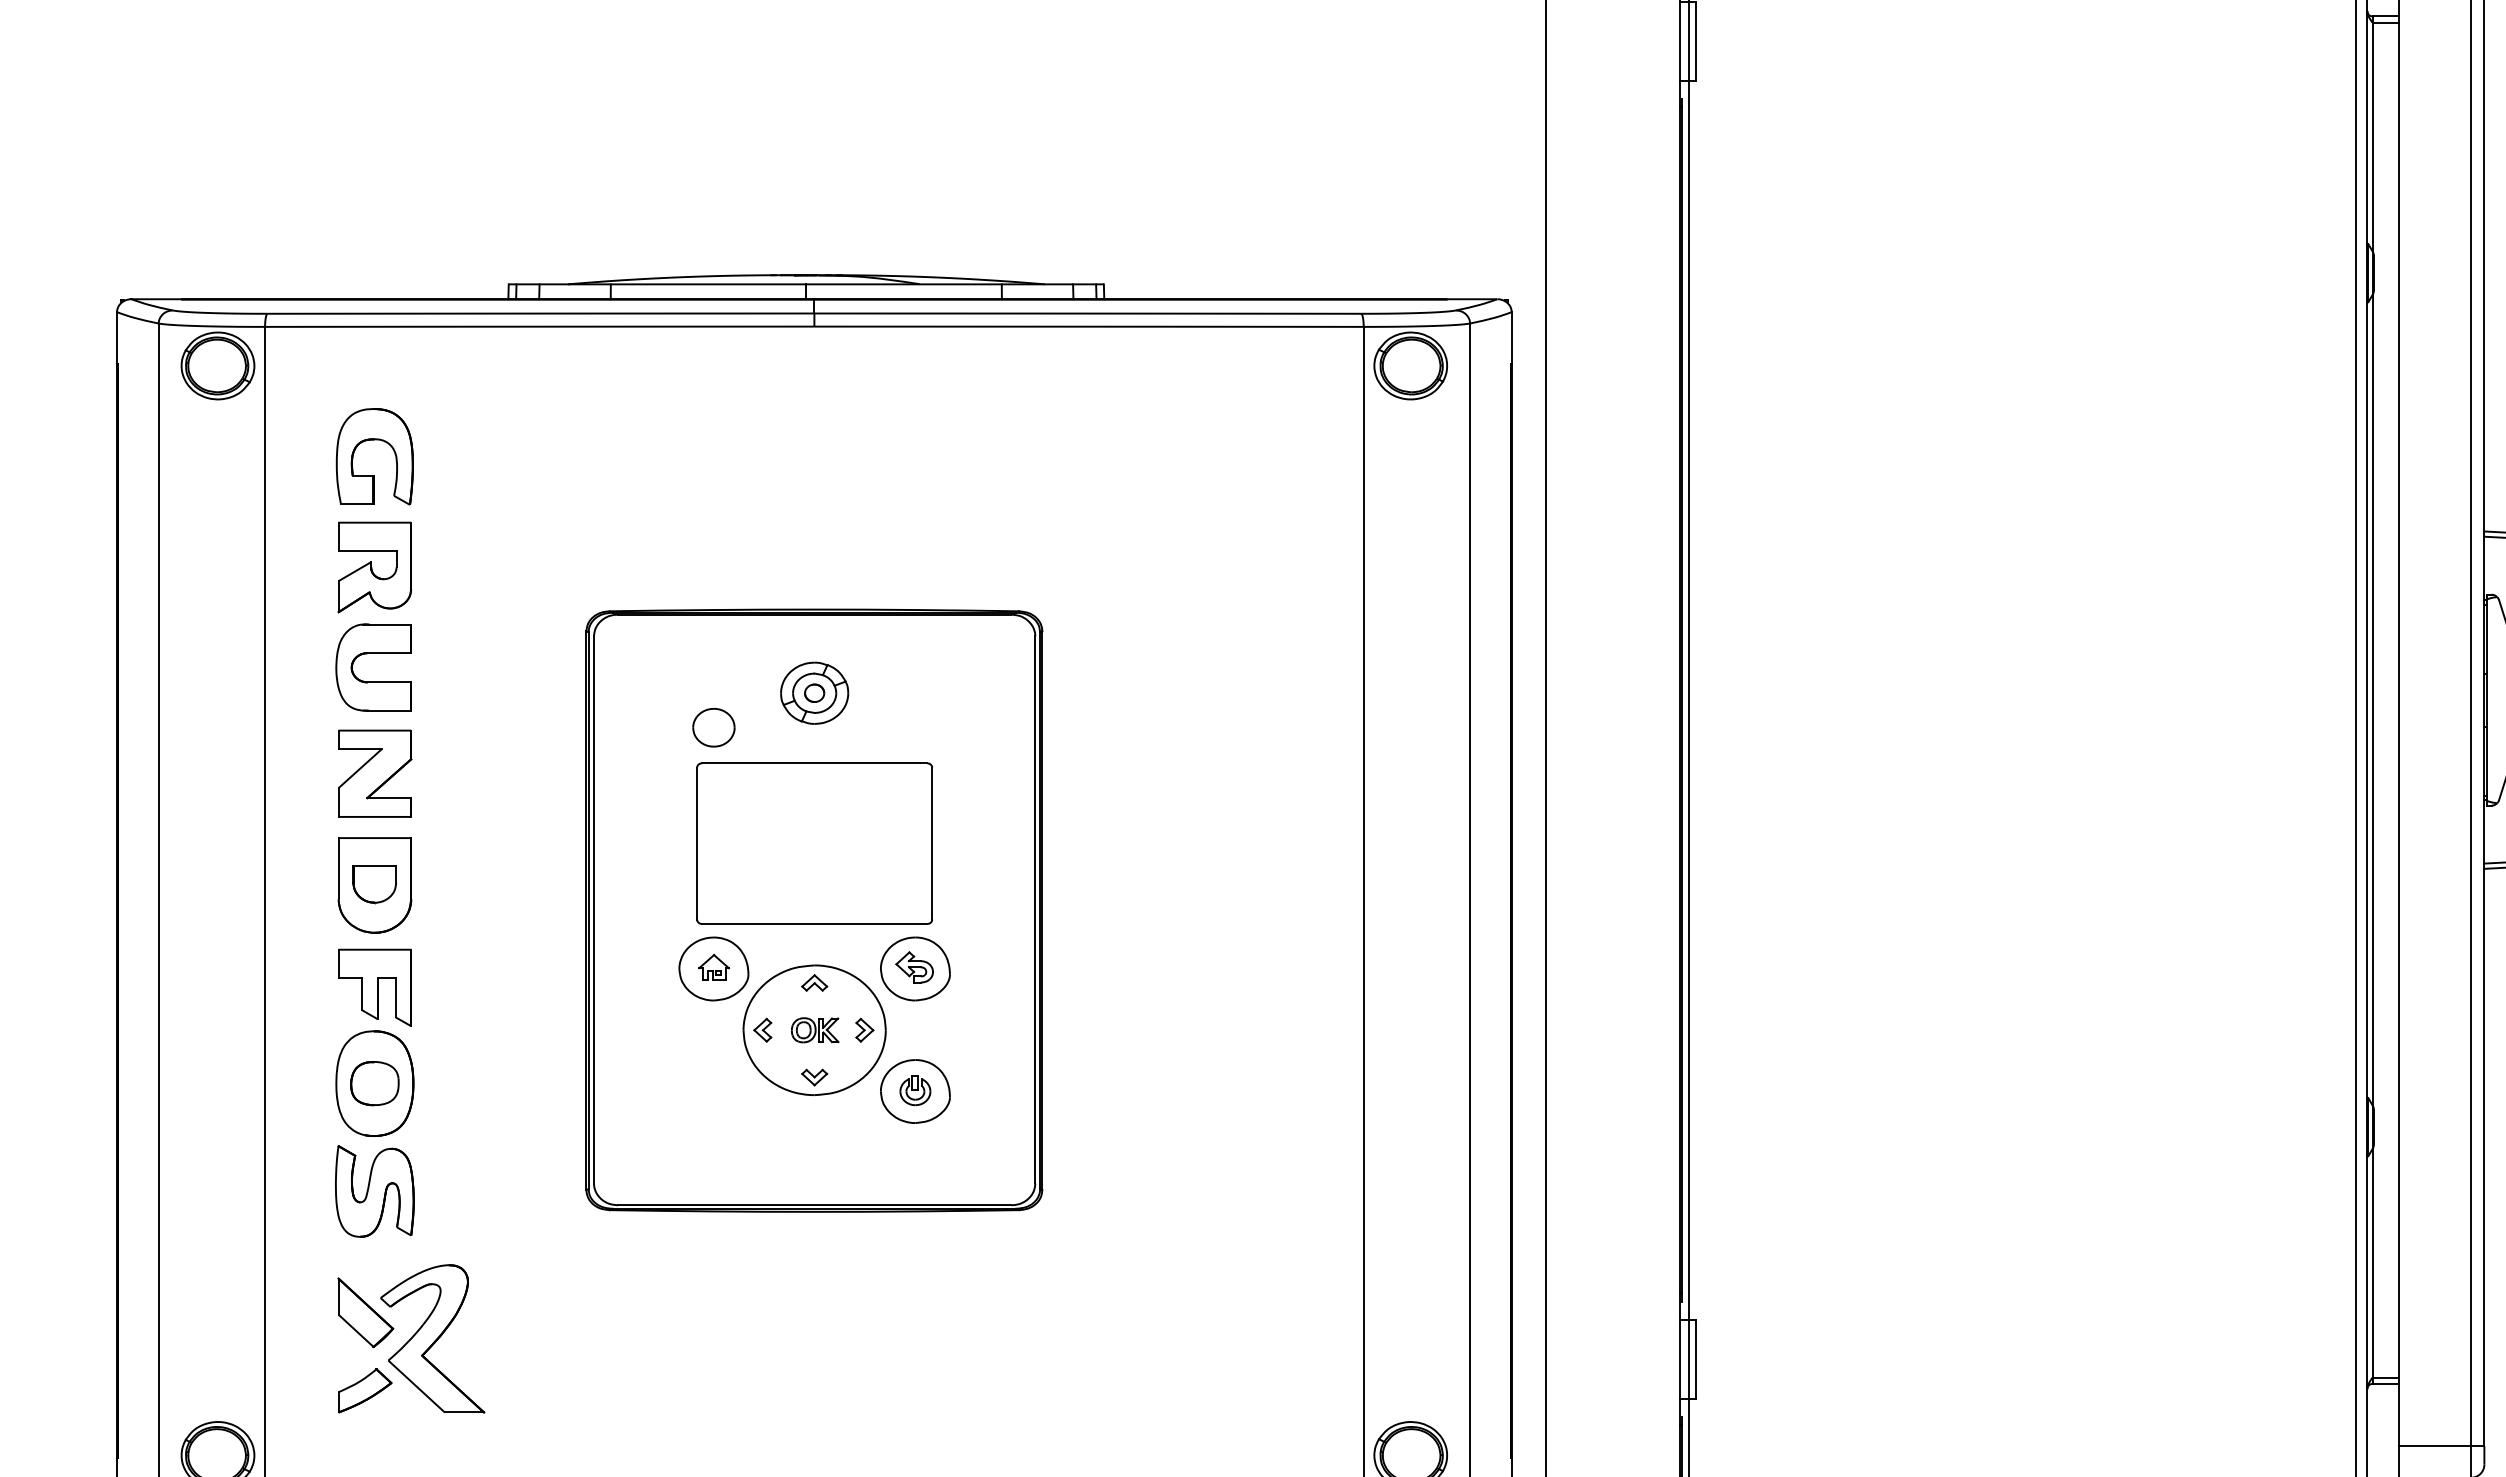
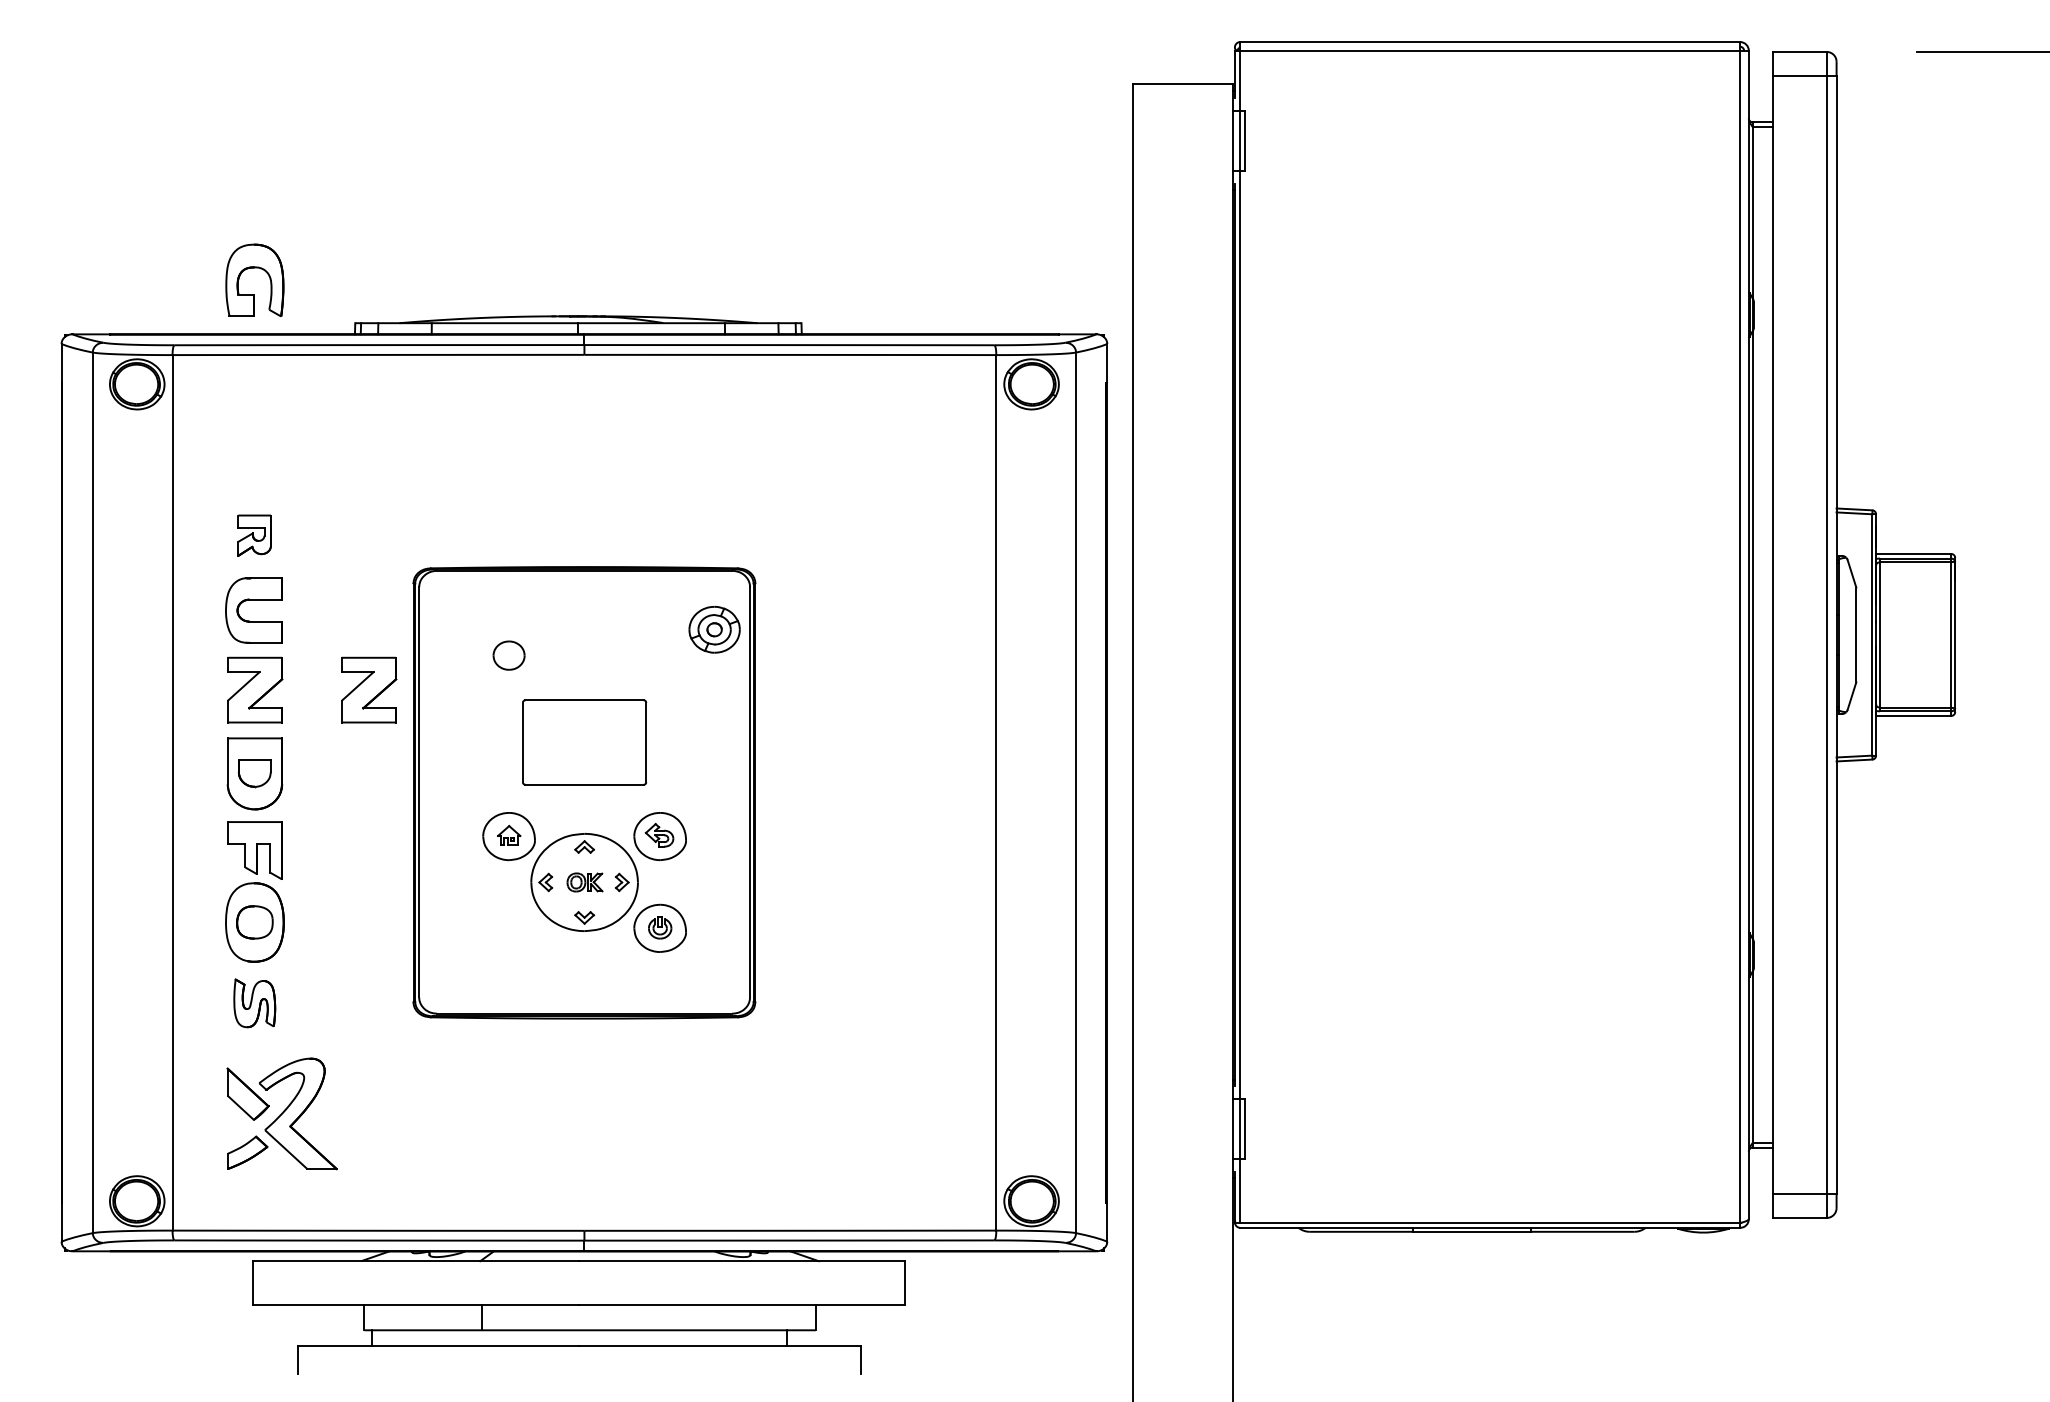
part: (374, 440) -> (254, 268), moved
part: (374, 567) -> (254, 535), size x0.6
part: (814, 692) -> (714, 629), moved
part: (527, 772) -> (369, 689), added
part: (814, 843) -> (584, 742), size x0.7
part: (374, 1191) -> (254, 1003), size x0.7

